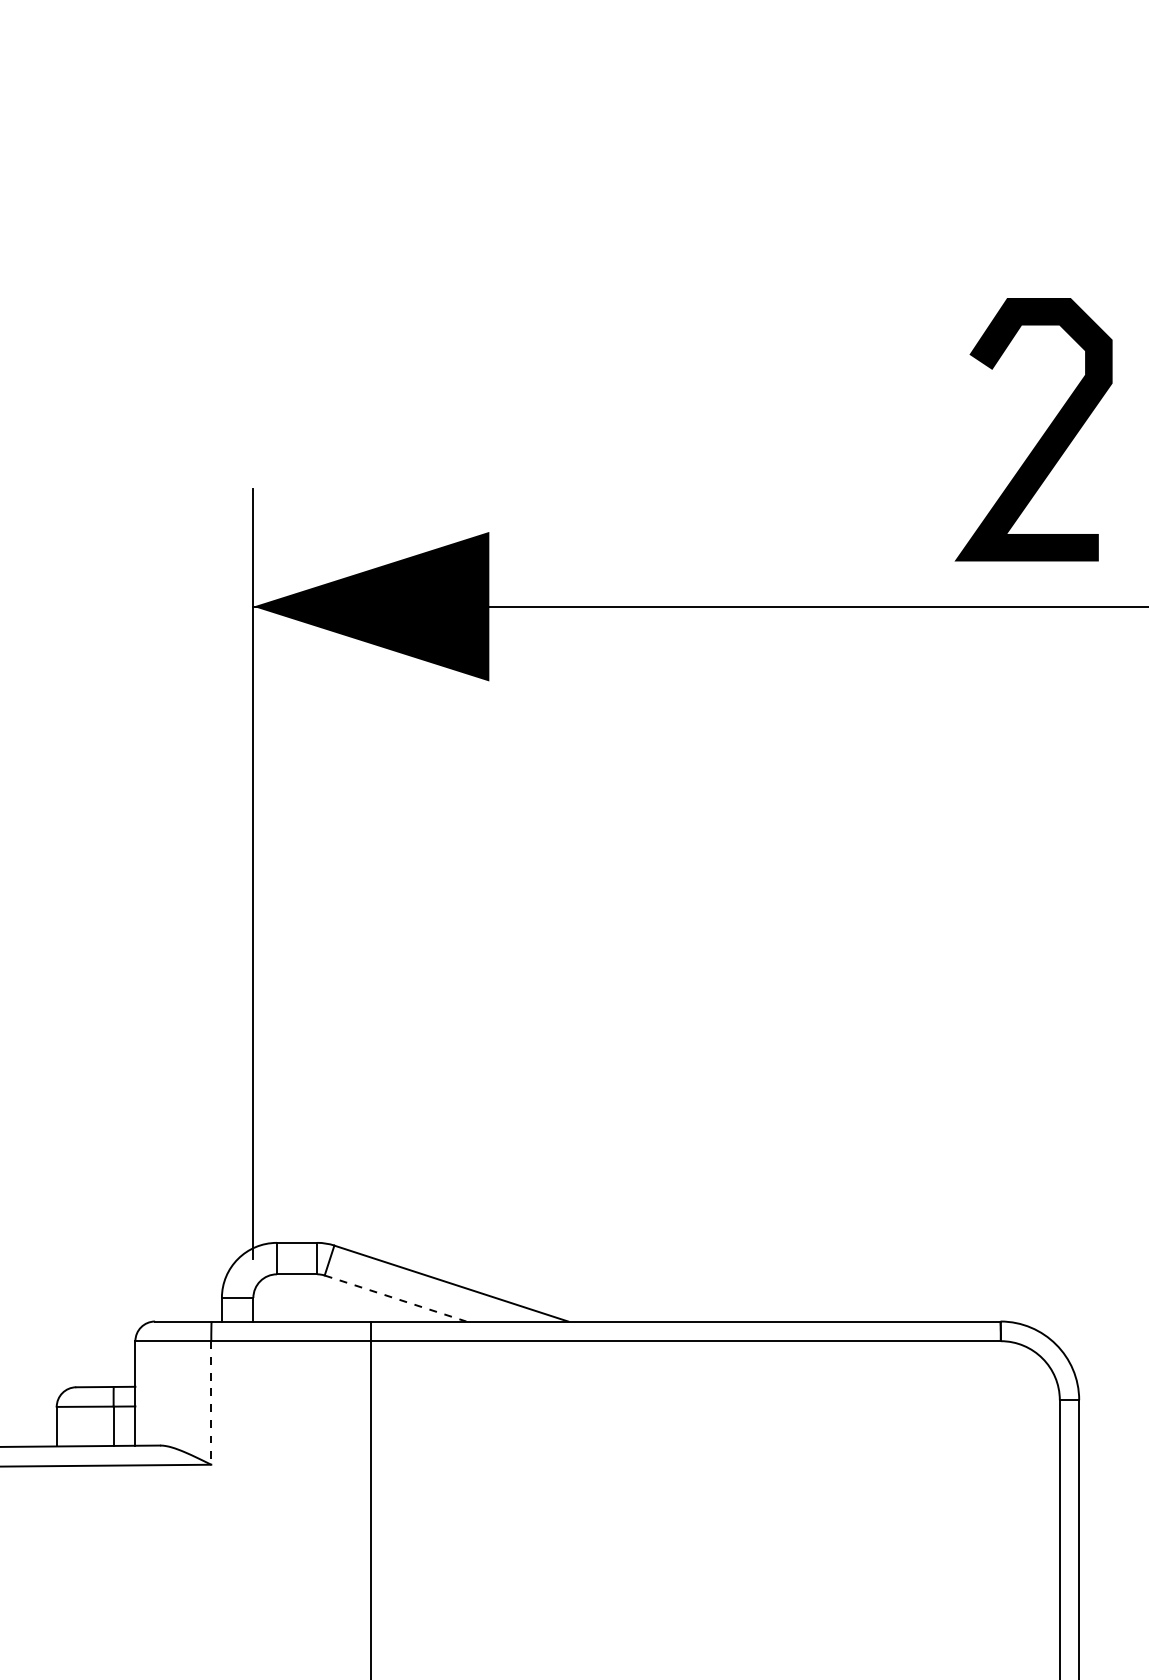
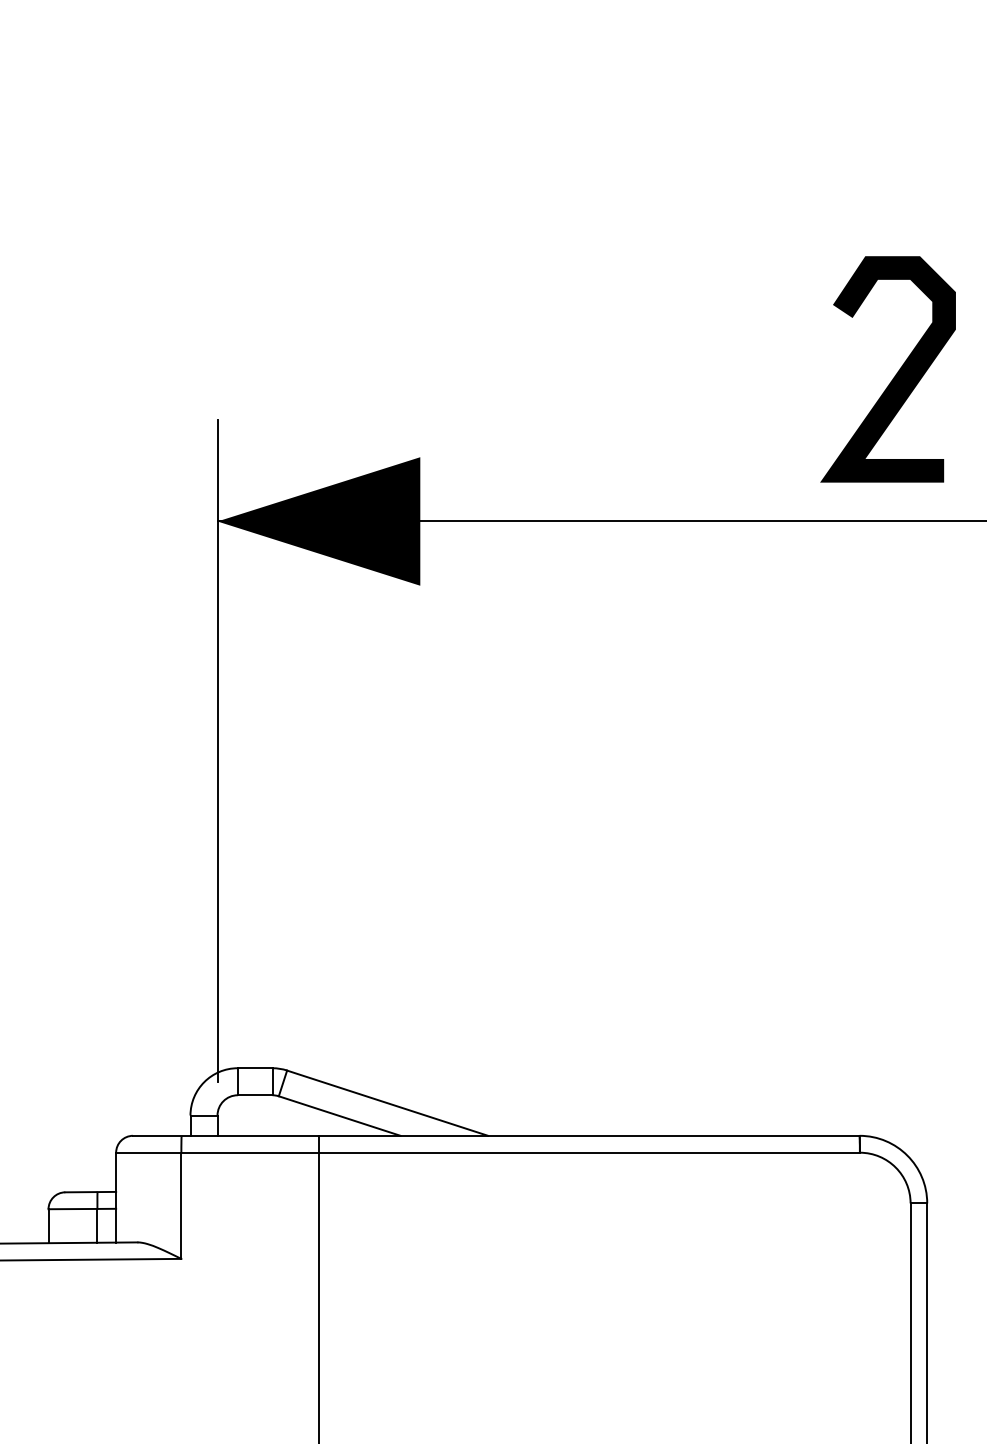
line: (396, 1298) -> (340, 1116), dashed -> solid
line: (211, 1402) -> (181, 1205), dashed -> solid

